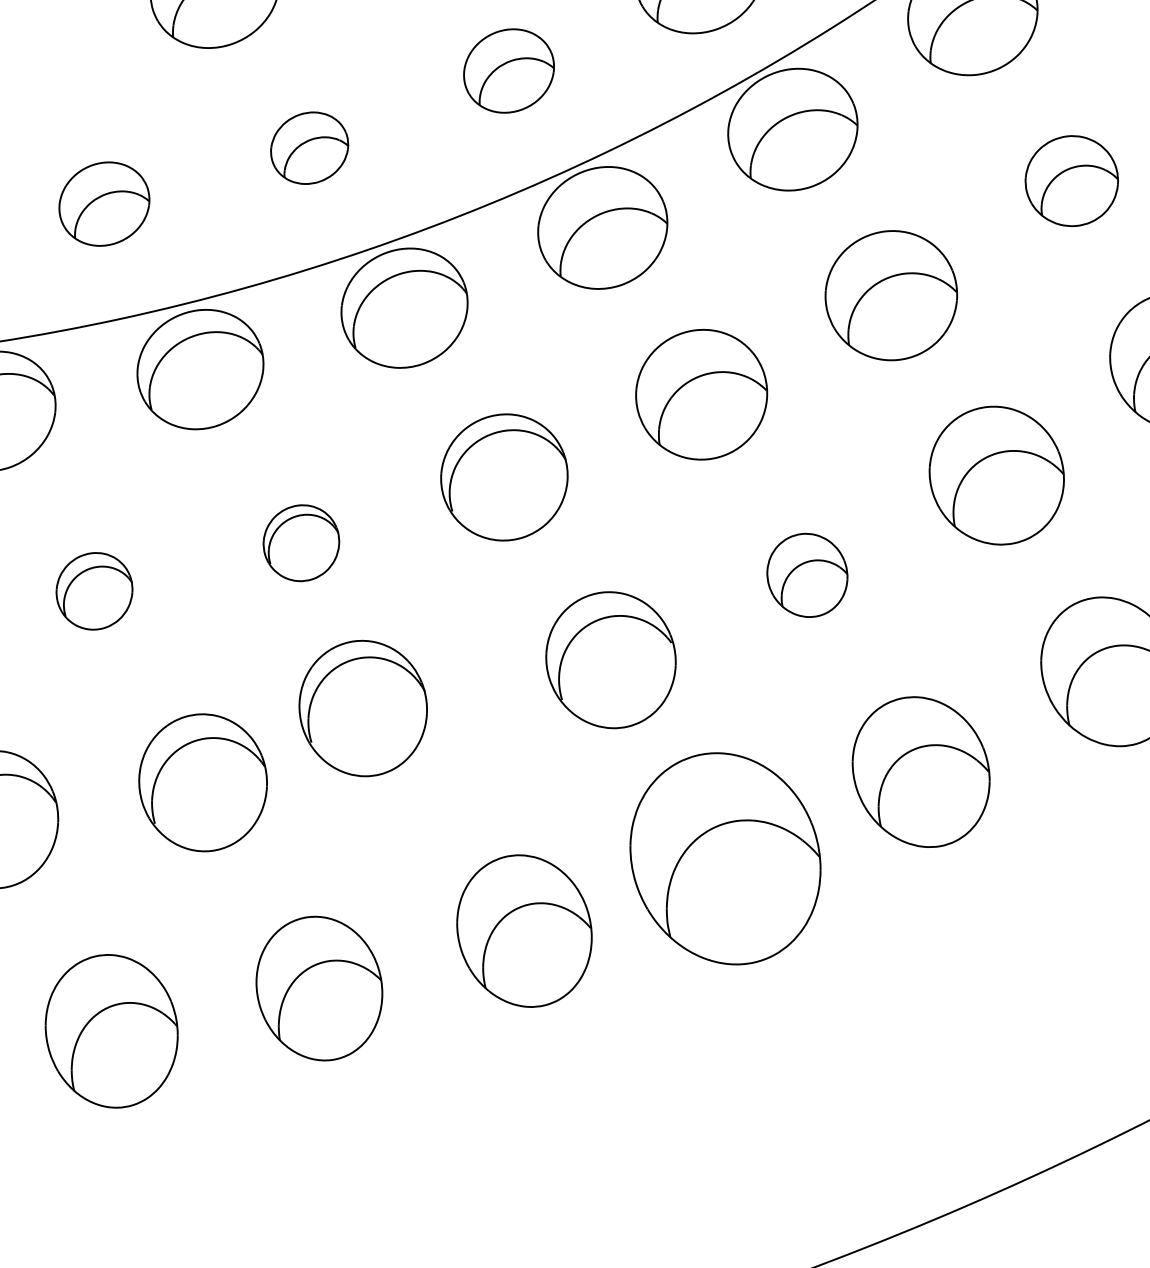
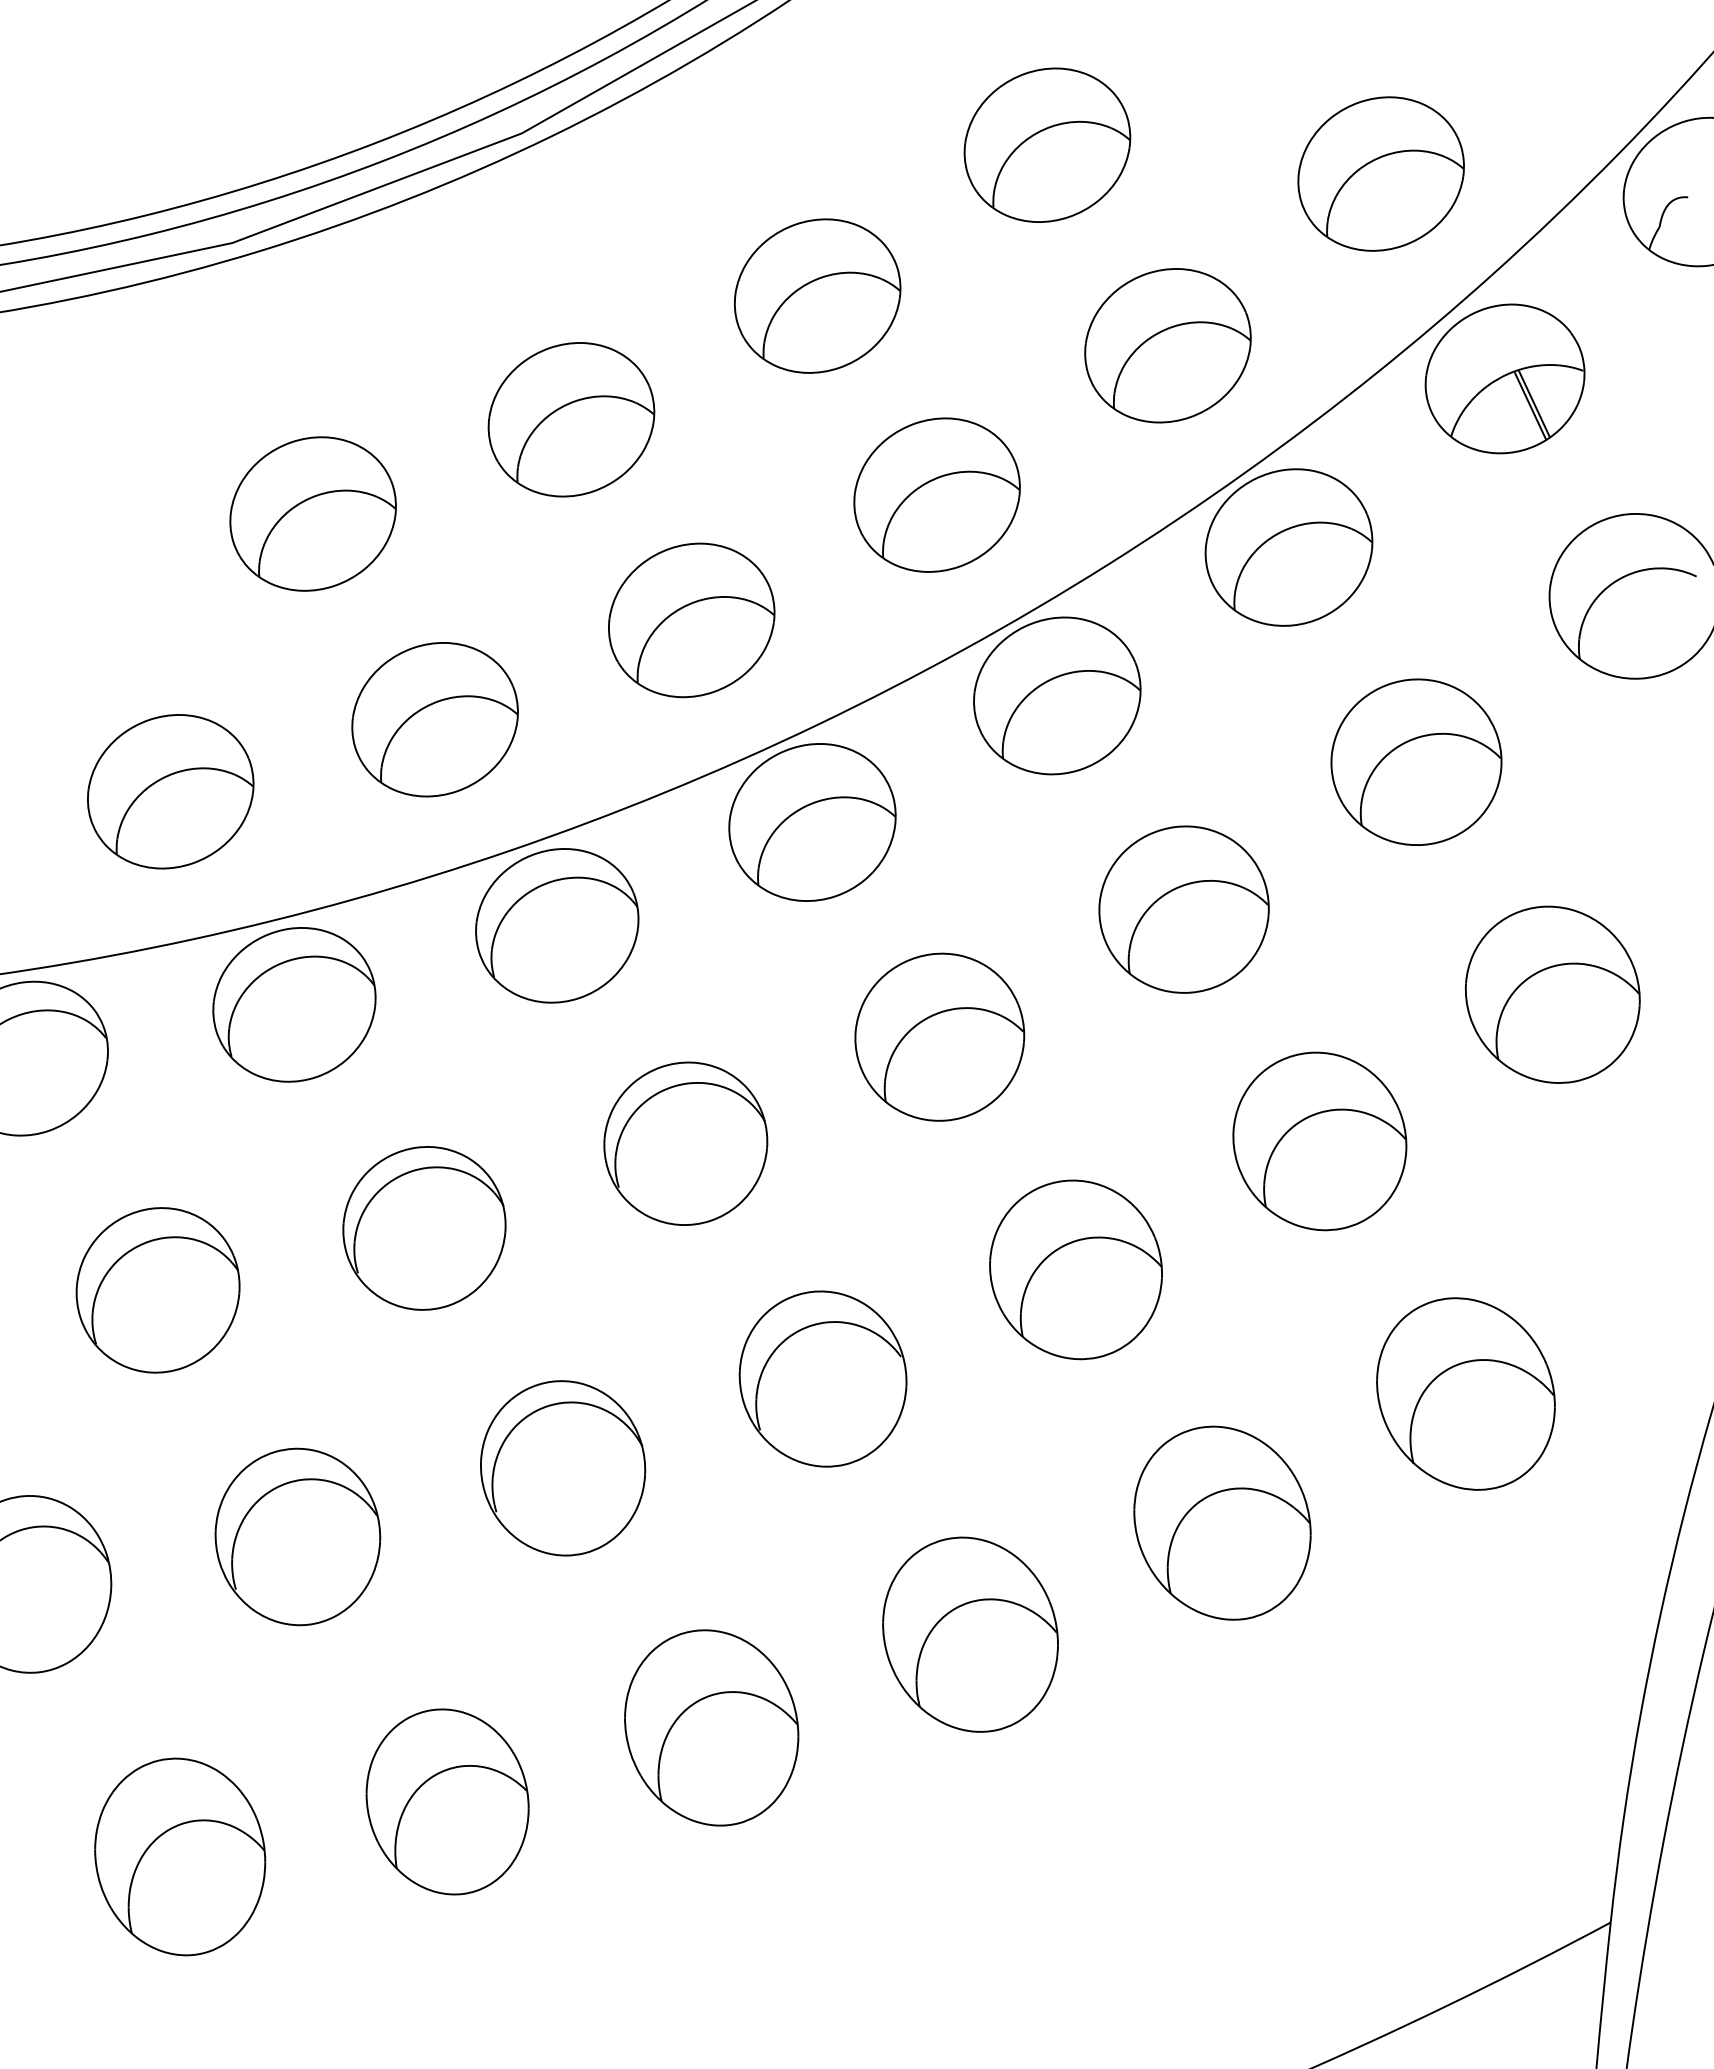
part: (508, 71) -> (691, 620), size x1.43
part: (309, 147) -> (434, 719), size x1.67
part: (1071, 180) -> (1416, 761), size x1.43
part: (104, 203) -> (170, 791), size x1.43
part: (301, 543) -> (424, 1228), size x1.67
part: (807, 575) -> (1075, 1269), size x1.67
part: (94, 591) -> (157, 1290), size x1.67
part: (363, 708) -> (563, 1468), moved
part: (725, 858) -> (970, 1634), size x0.71

